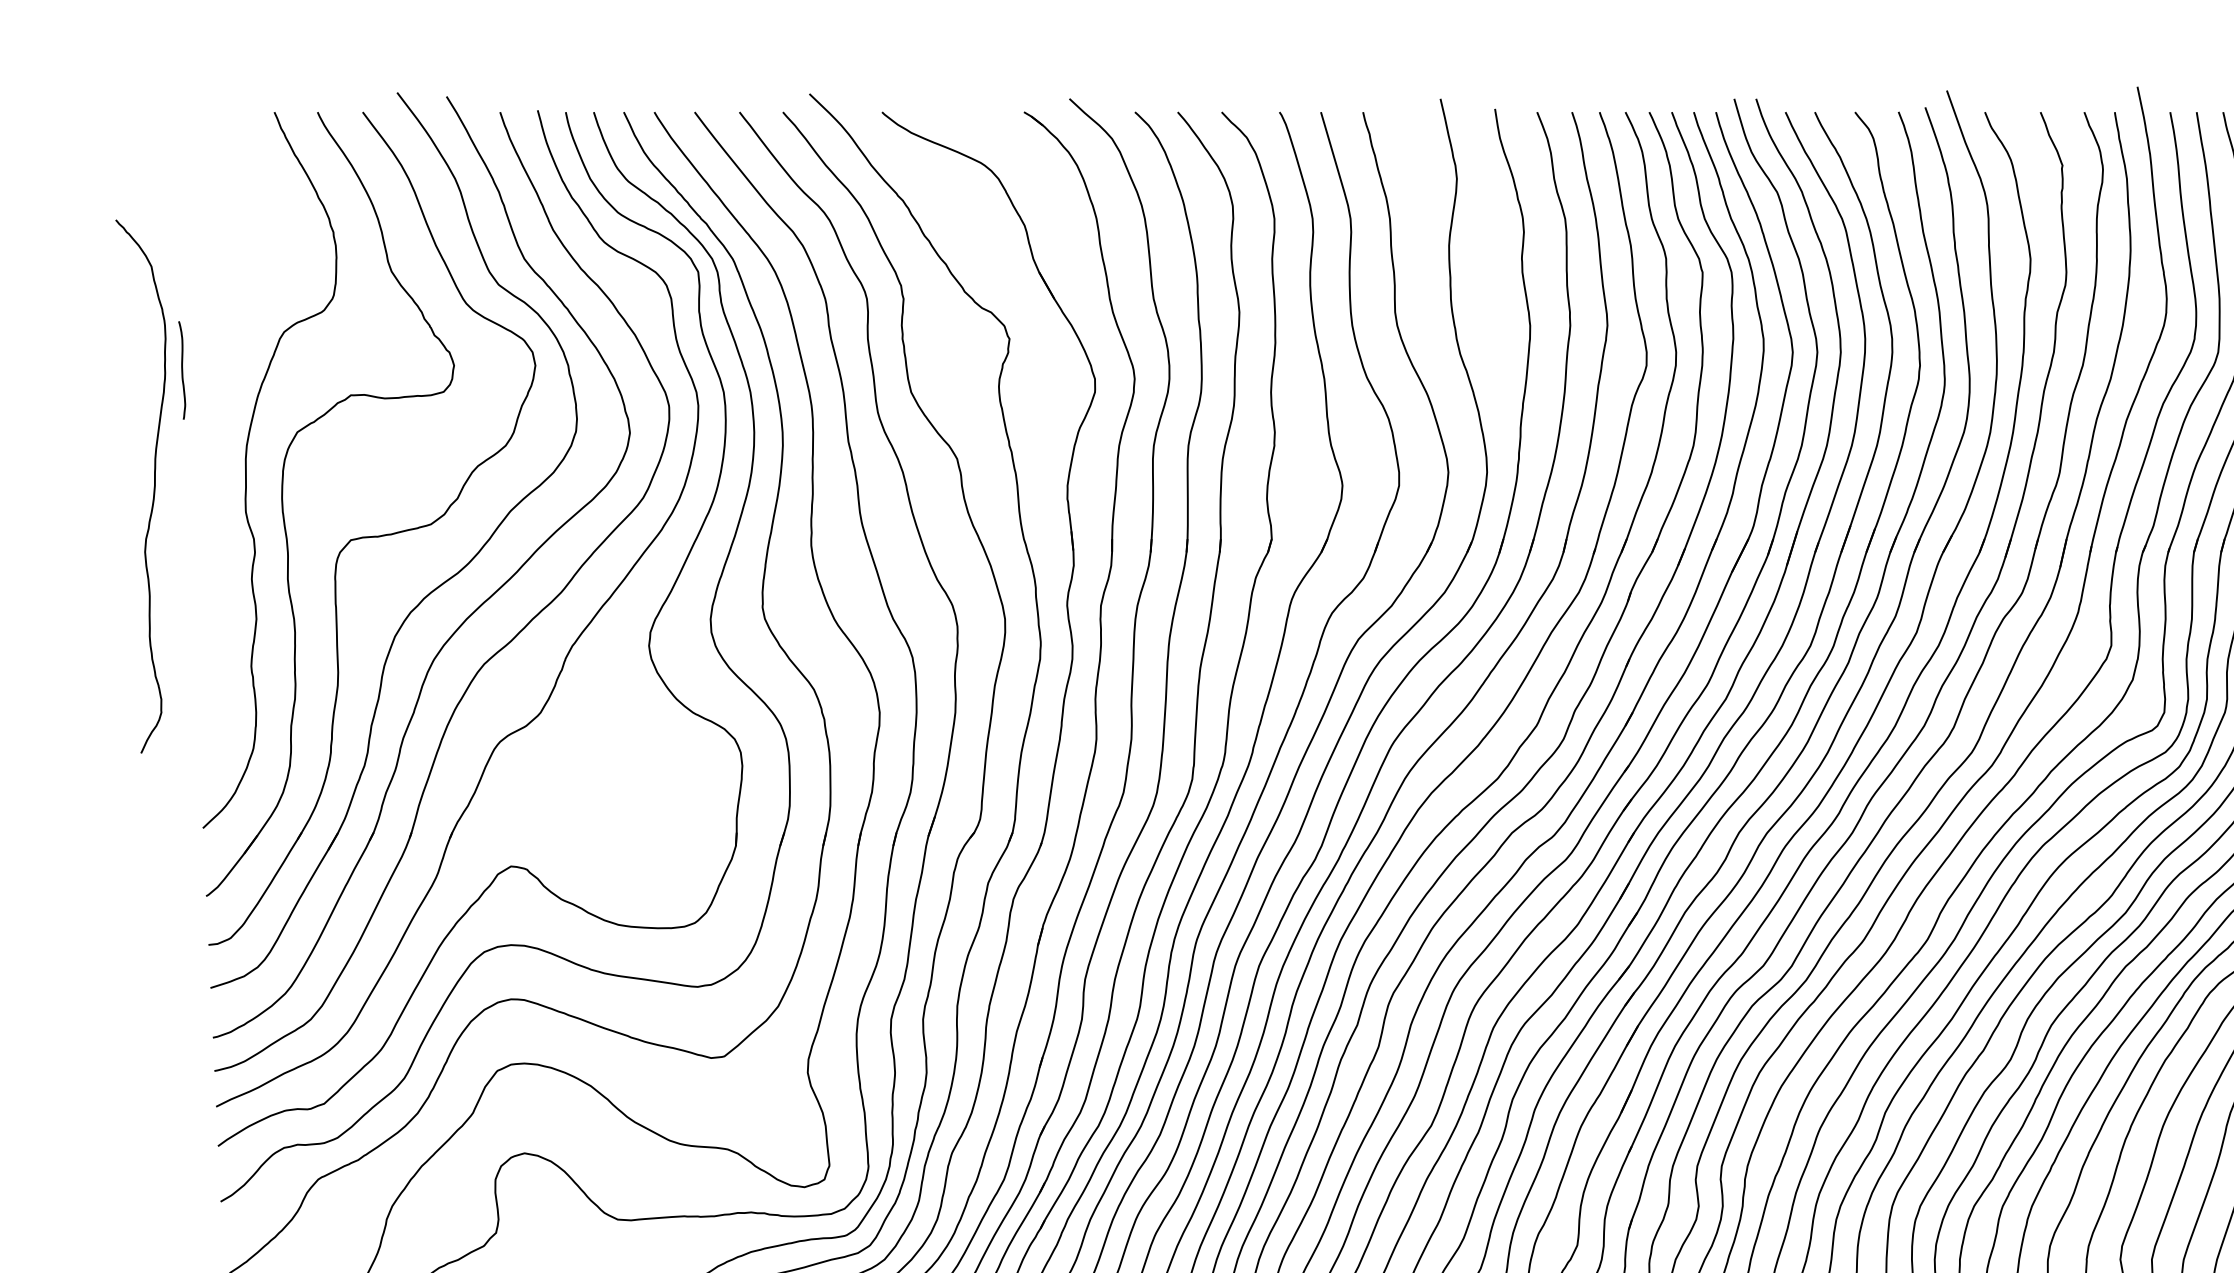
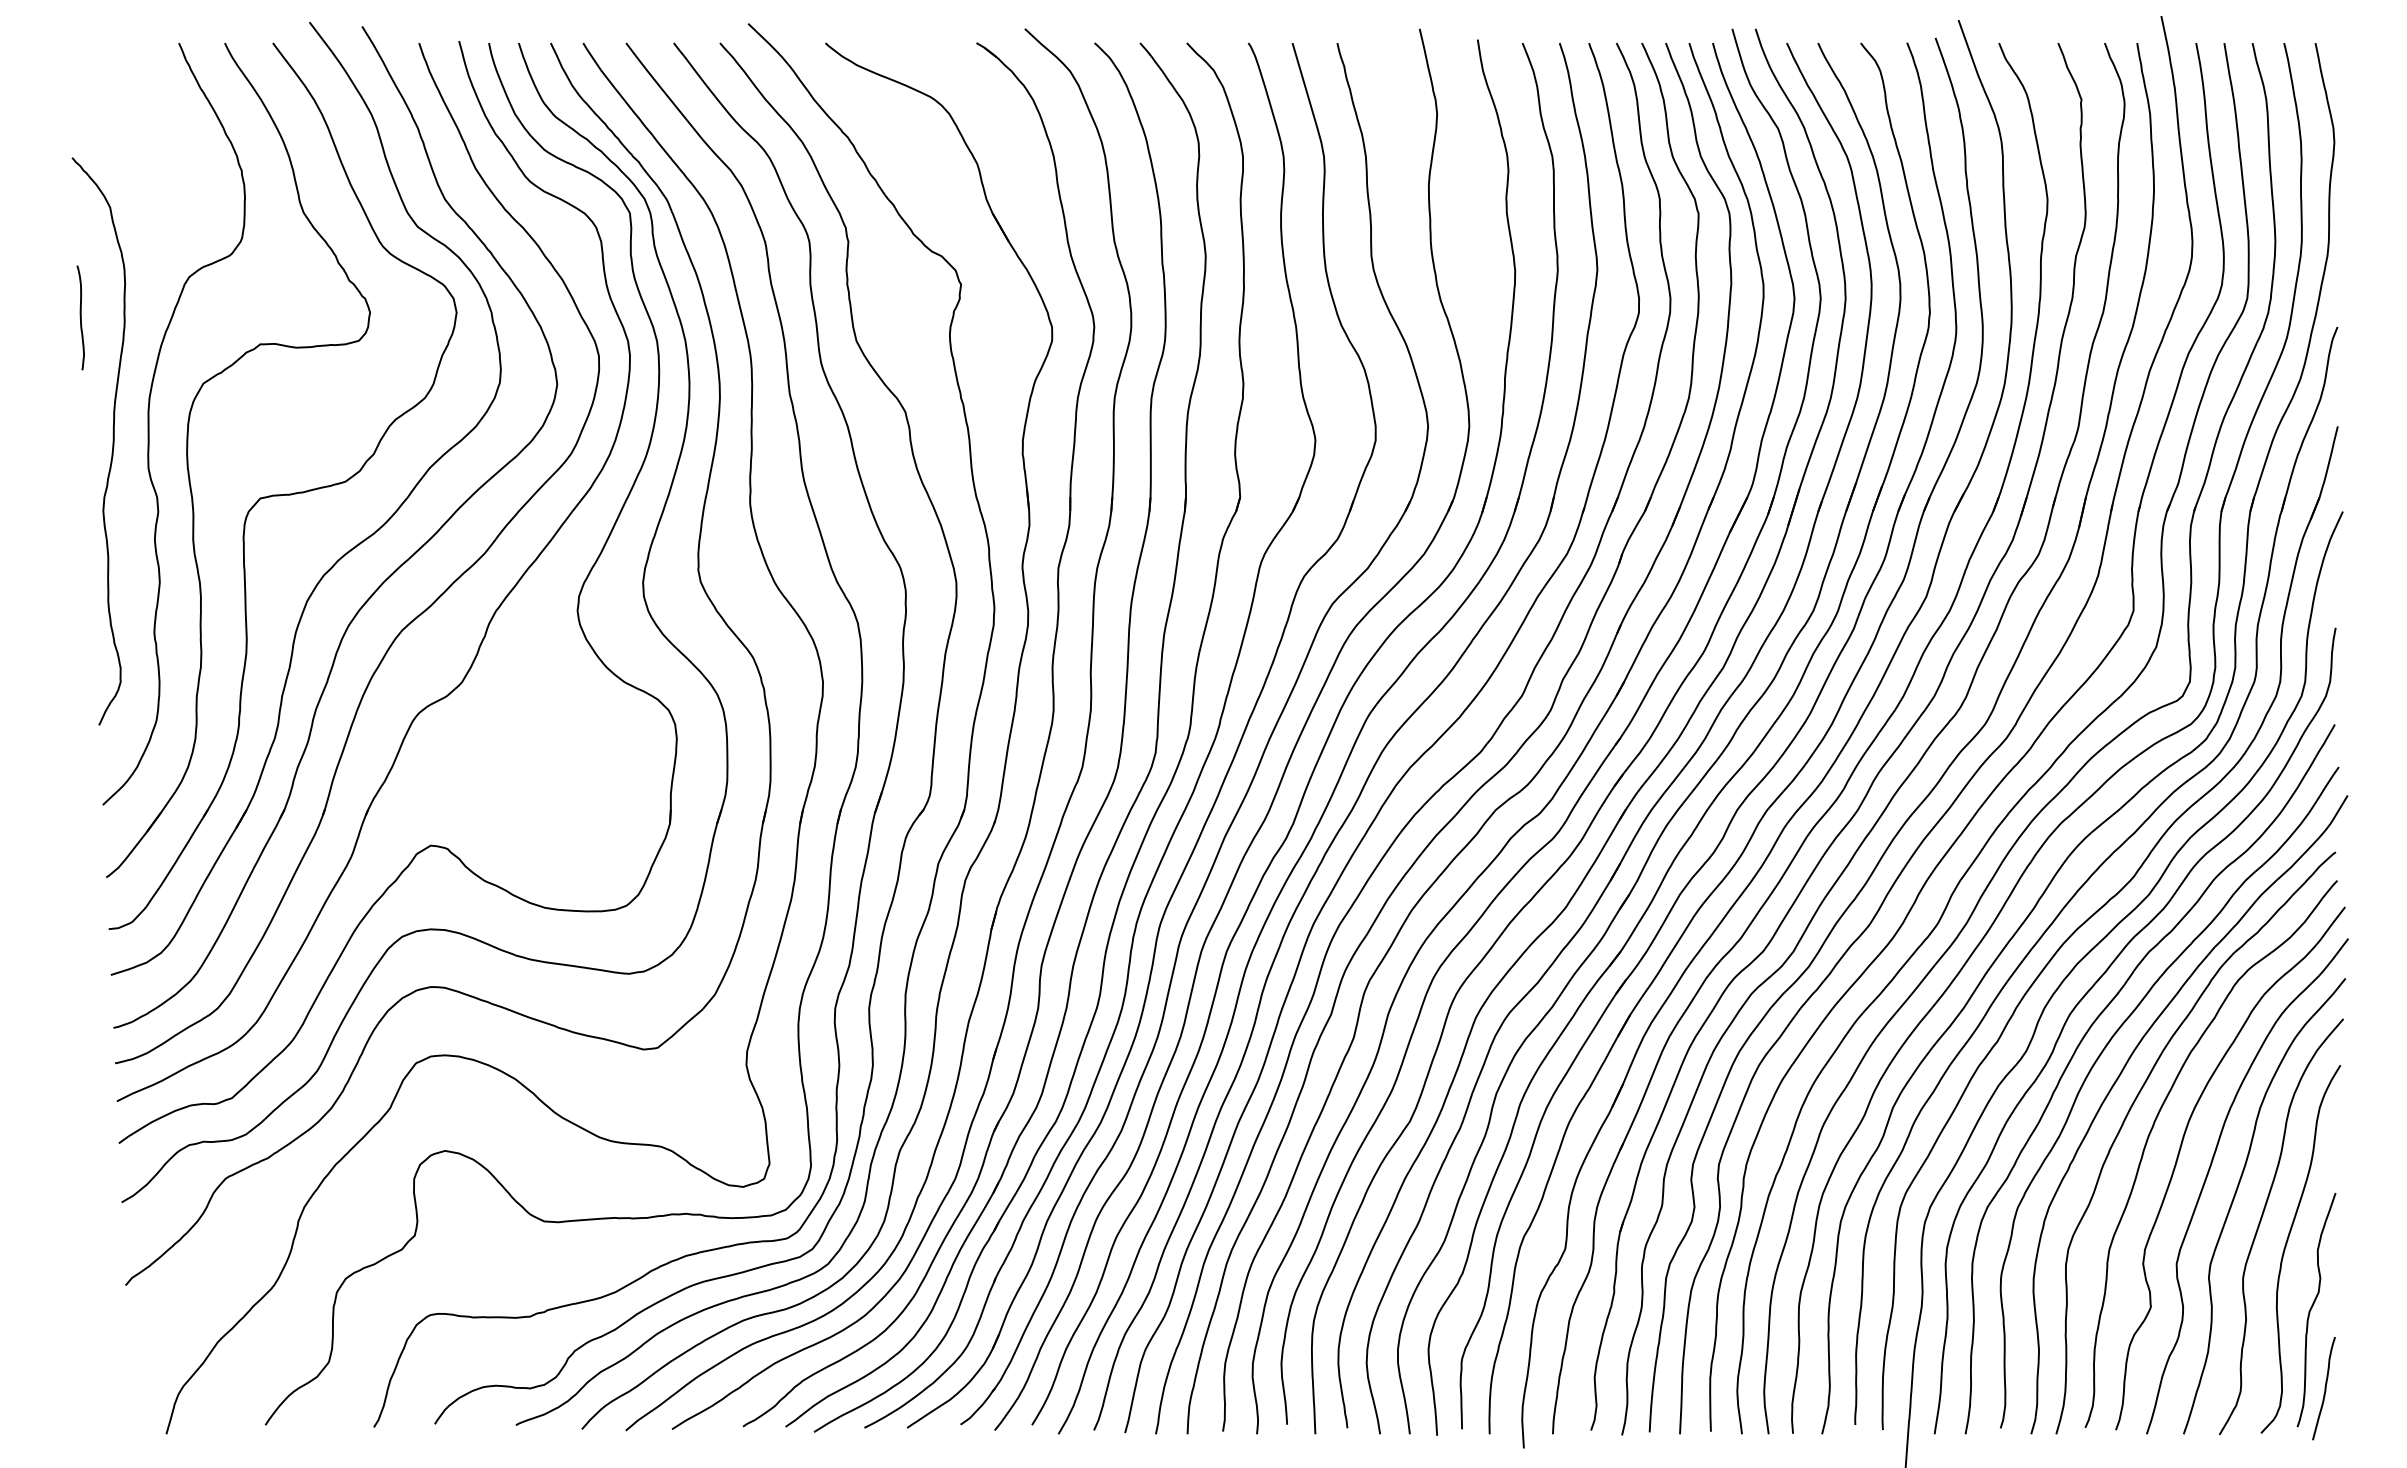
curve: (153, 486) -> (112, 441), moved

